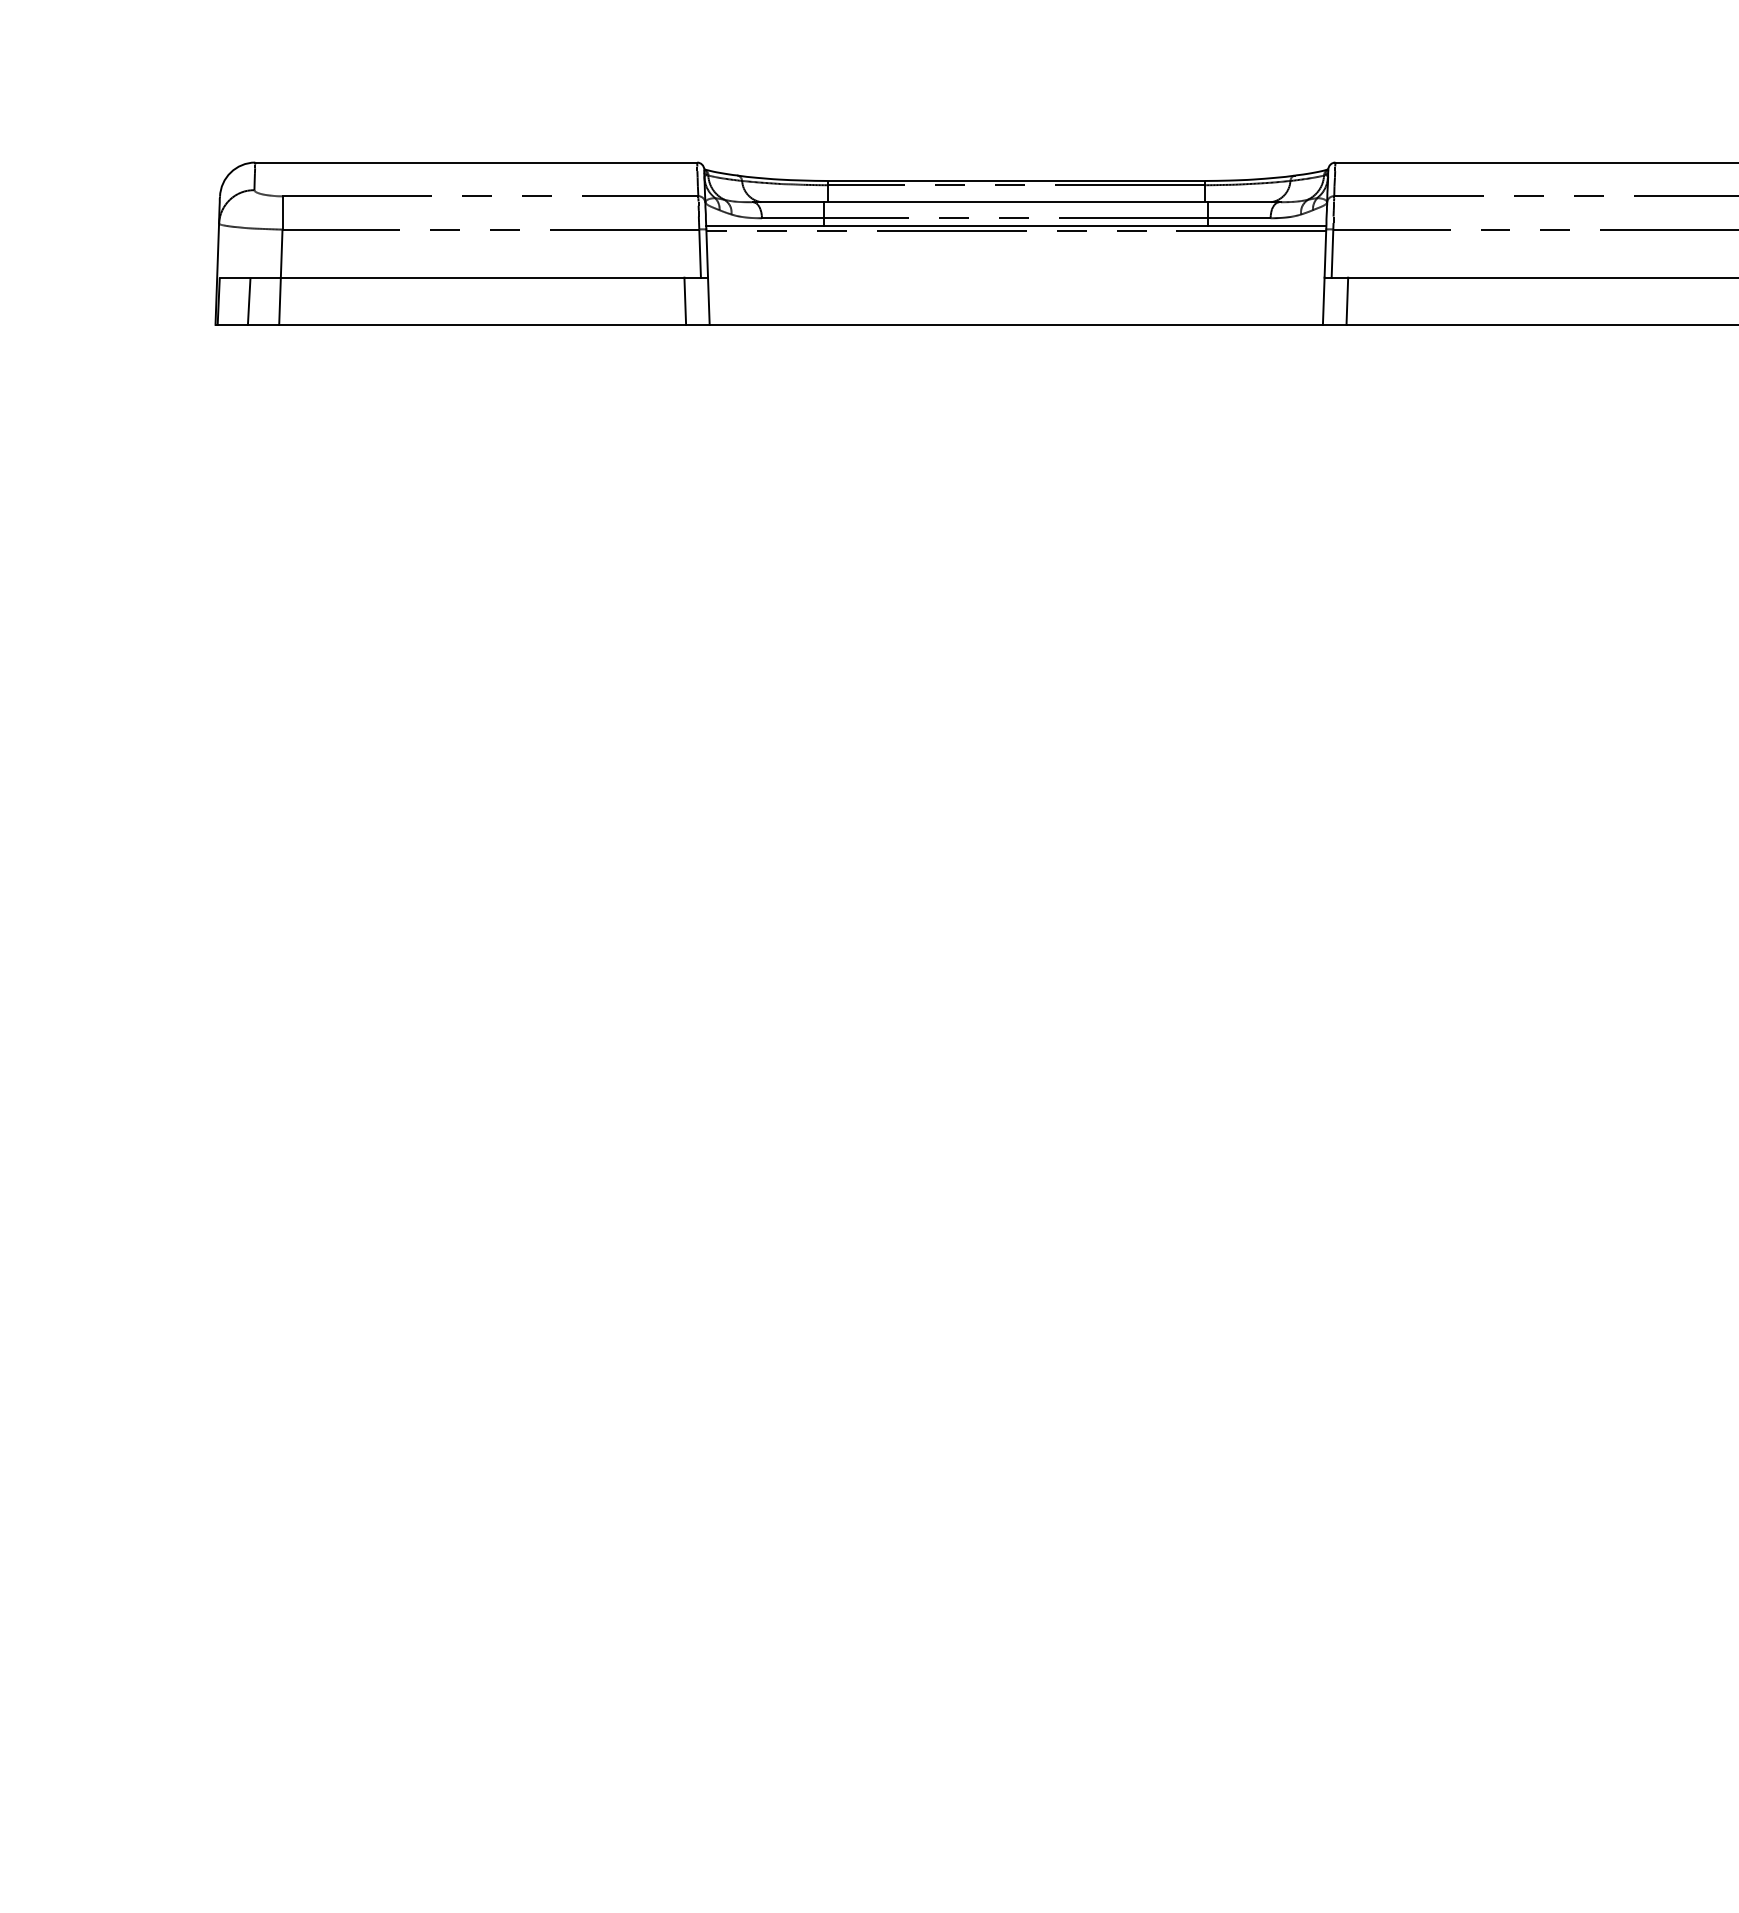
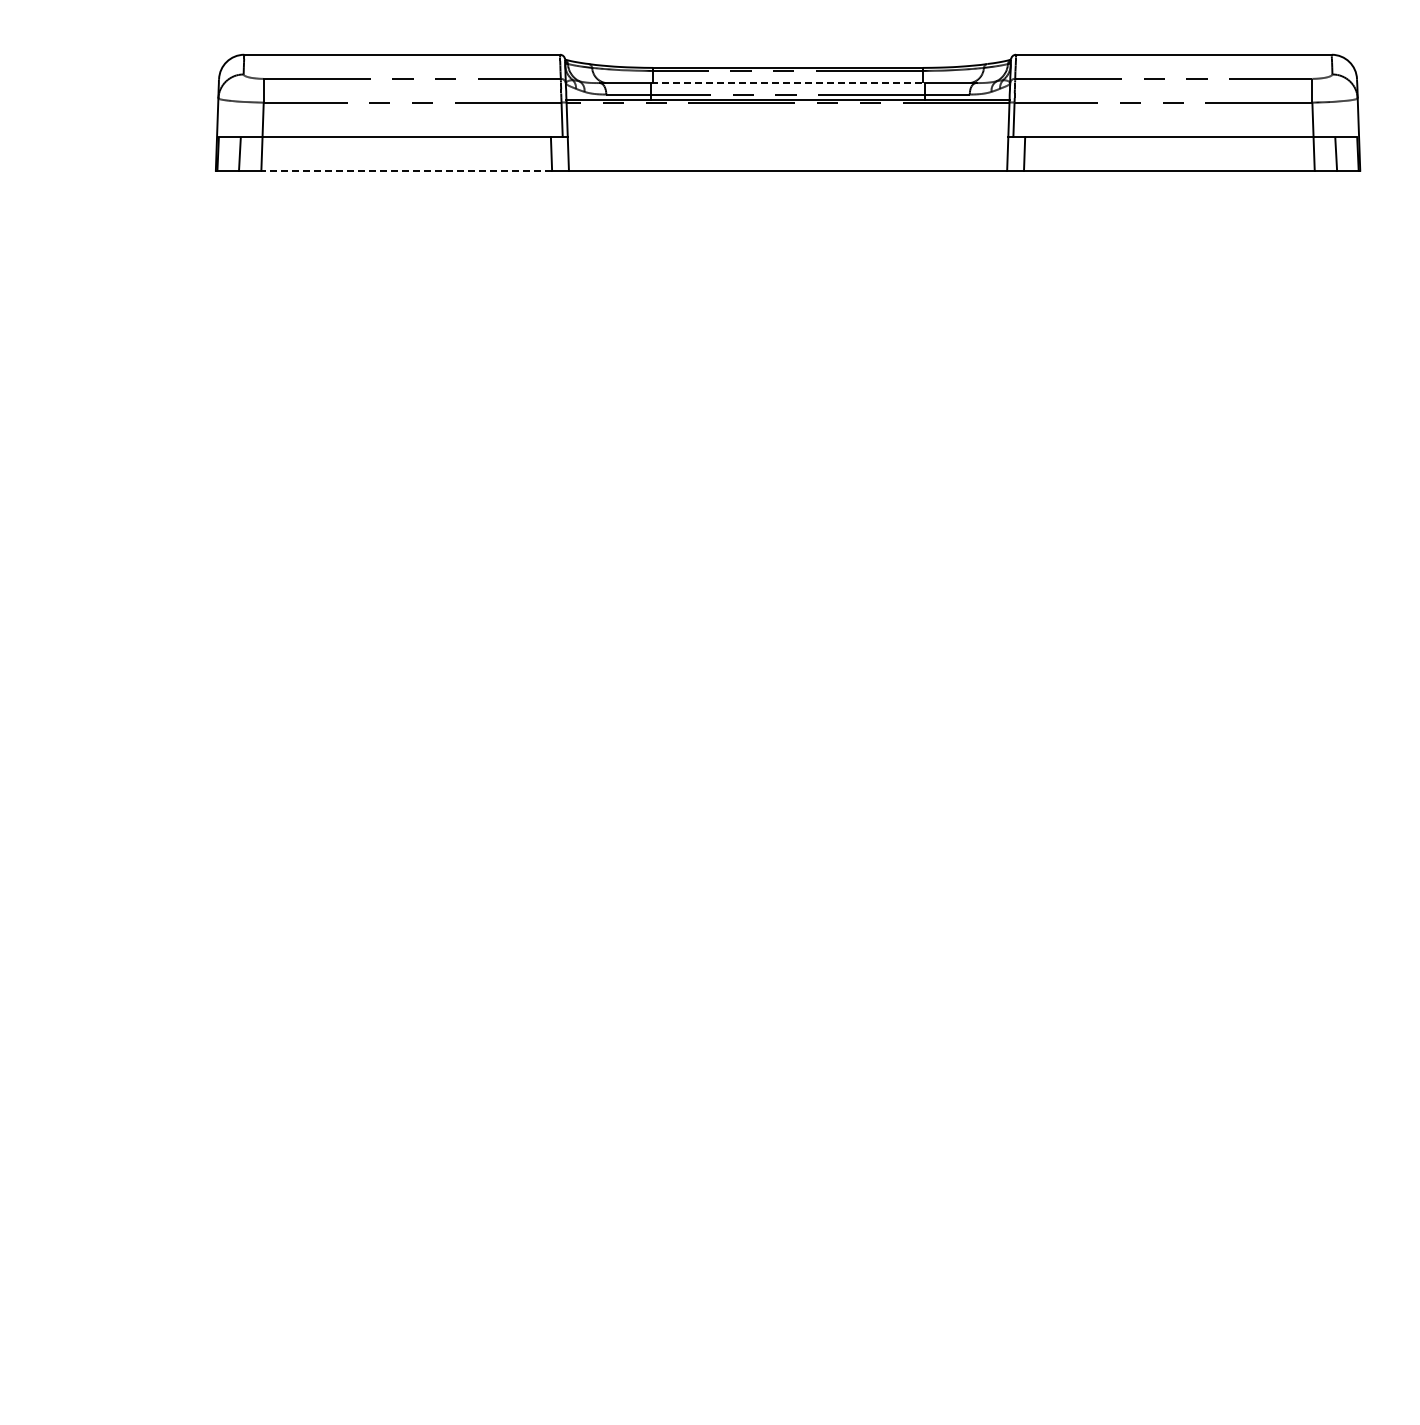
line: (1016, 202) -> (788, 83), solid -> dashed
line: (482, 324) -> (406, 170), solid -> dashed

